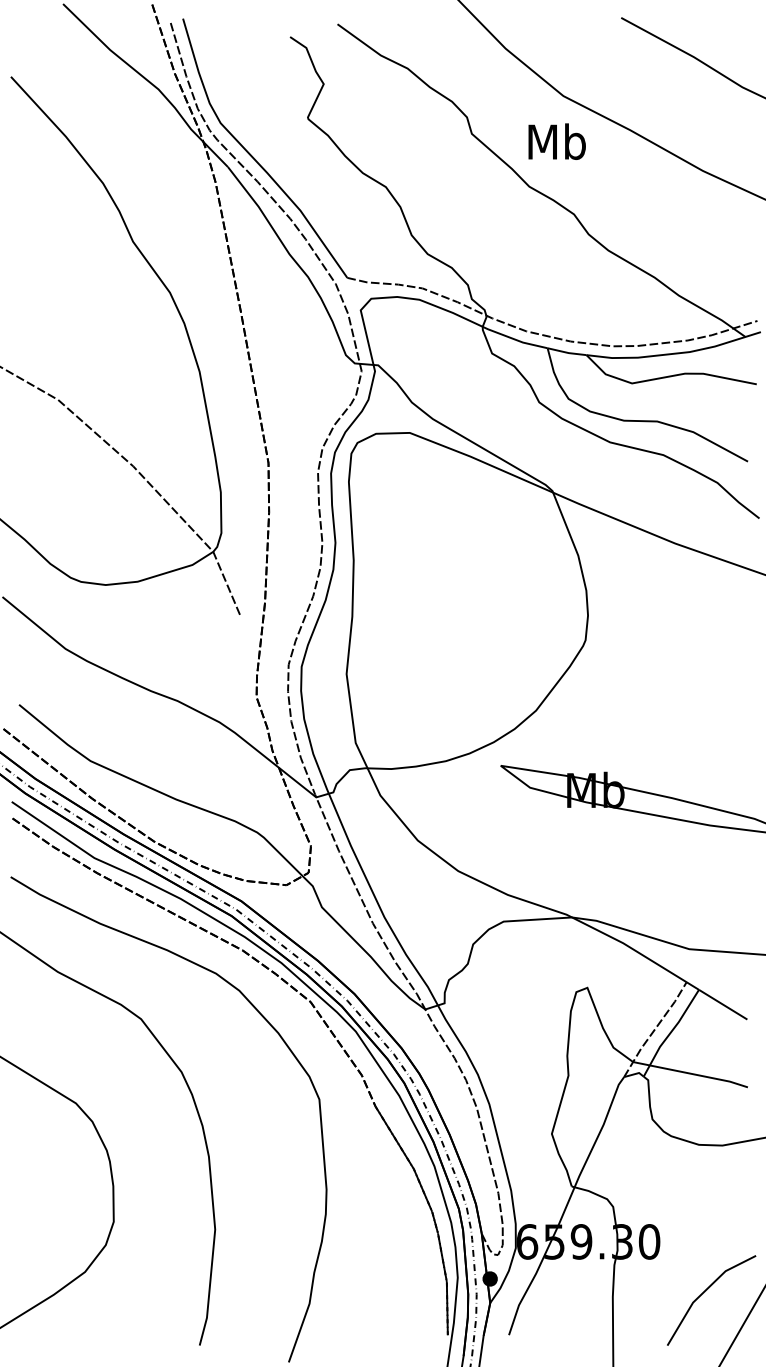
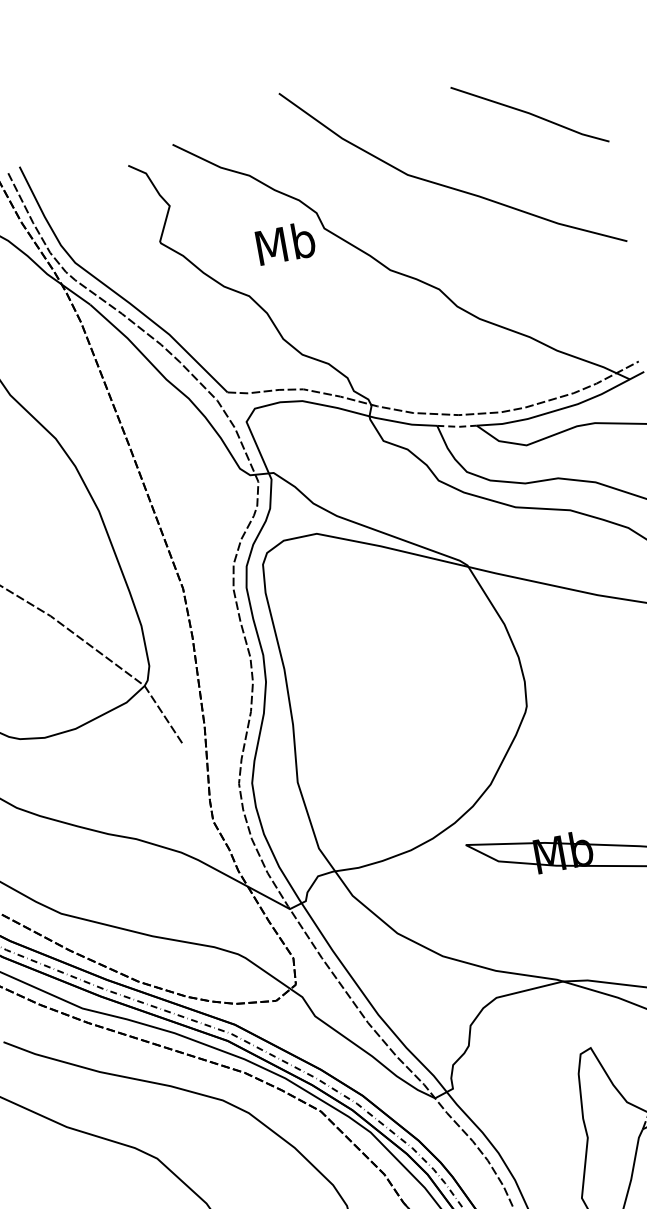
text: (556, 141) -> (285, 243), moved
line: (567, 352) -> (457, 426), solid -> dashed

